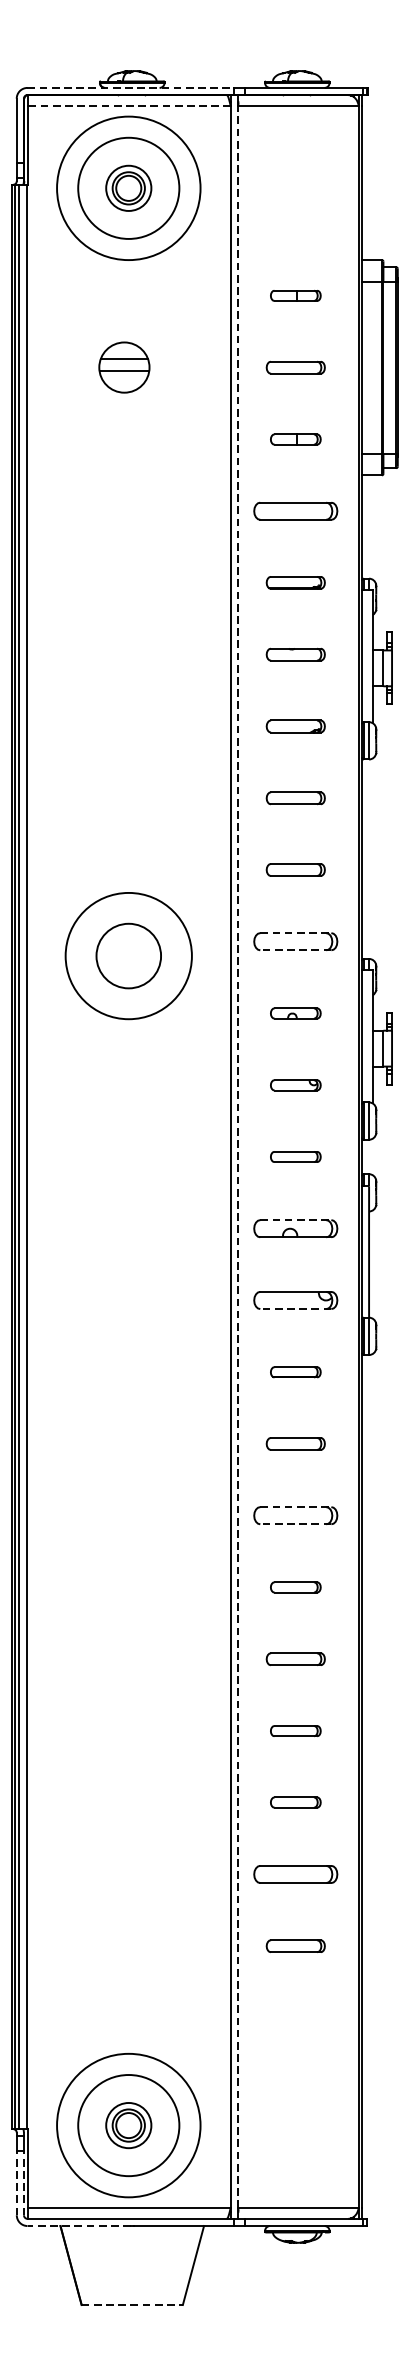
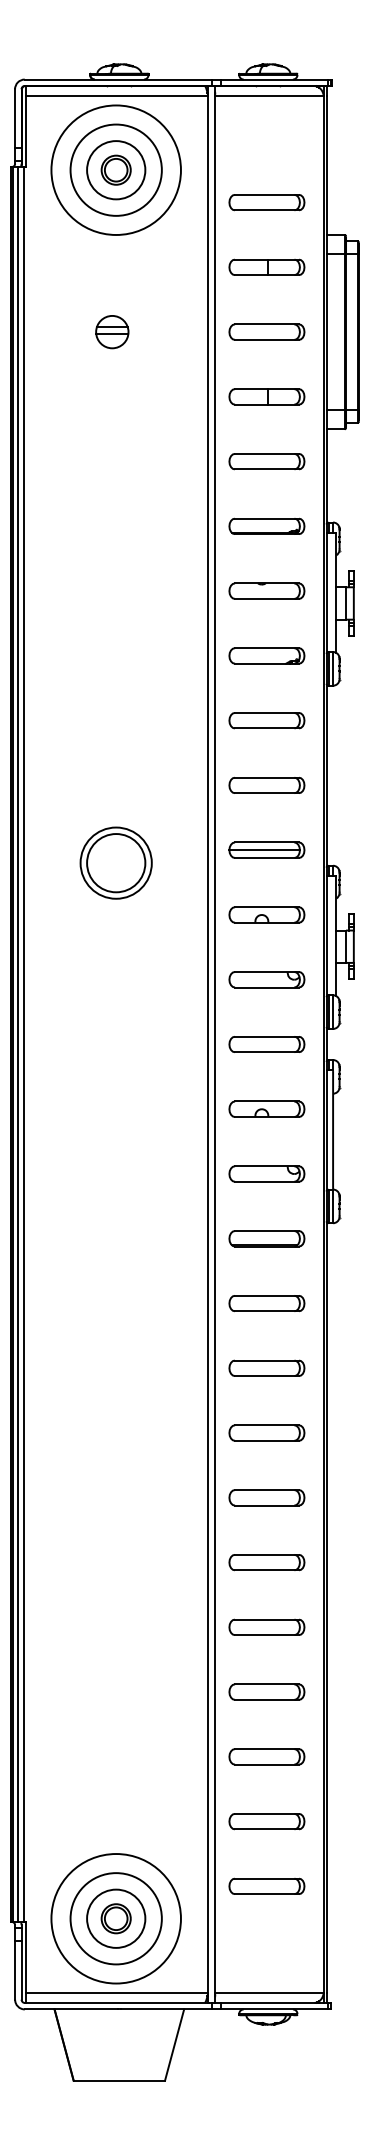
line: (131, 87) -> (118, 79), dashed -> solid
line: (130, 105) -> (117, 95), dashed -> solid
circle: (129, 188) -> (116, 170), size x1.43
part: (295, 224) -> (266, 202), added
part: (295, 295) -> (266, 266), size x1.67
part: (295, 367) -> (266, 331), size x1.43
part: (124, 368) -> (112, 332), size x0.71
part: (295, 439) -> (266, 396), size x1.67
part: (295, 581) -> (266, 525), size x1.43
part: (295, 653) -> (266, 590), size x1.43
part: (295, 726) -> (266, 655), size x1.43
part: (295, 798) -> (266, 720), size x1.43
part: (295, 870) -> (266, 785), size x1.43
line: (296, 933) -> (267, 842), dashed -> solid
line: (293, 942) -> (264, 850), added
line: (295, 949) -> (266, 857), dashed -> solid
circle: (128, 955) -> (115, 862), size x0.62
part: (295, 1012) -> (266, 914), size x1.67
part: (295, 1084) -> (266, 979), size x1.67
line: (237, 1156) -> (214, 1044), dashed -> solid
part: (295, 1156) -> (266, 1044), size x1.67
line: (296, 1220) -> (267, 1101), dashed -> solid
line: (295, 1308) -> (266, 1181), dashed -> solid
part: (295, 1371) -> (266, 1238), size x1.67
part: (295, 1443) -> (266, 1303), size x1.43
line: (296, 1507) -> (267, 1360), dashed -> solid
line: (295, 1524) -> (266, 1376), dashed -> solid
part: (295, 1586) -> (266, 1432), size x1.67
part: (295, 1658) -> (266, 1497), size x1.43
part: (295, 1730) -> (266, 1562), size x1.67
part: (295, 1801) -> (266, 1626), size x1.67
part: (295, 1945) -> (266, 1756), size x1.43
part: (295, 2017) -> (266, 1821), added
part: (295, 2088) -> (266, 1885), added
circle: (129, 2125) -> (116, 1918), size x1.43
line: (17, 2182) -> (15, 1970), dashed -> solid
line: (23, 2182) -> (21, 1970), dashed -> solid
line: (79, 2226) -> (71, 2009), dashed -> solid
line: (132, 2304) -> (119, 2080), dashed -> solid

